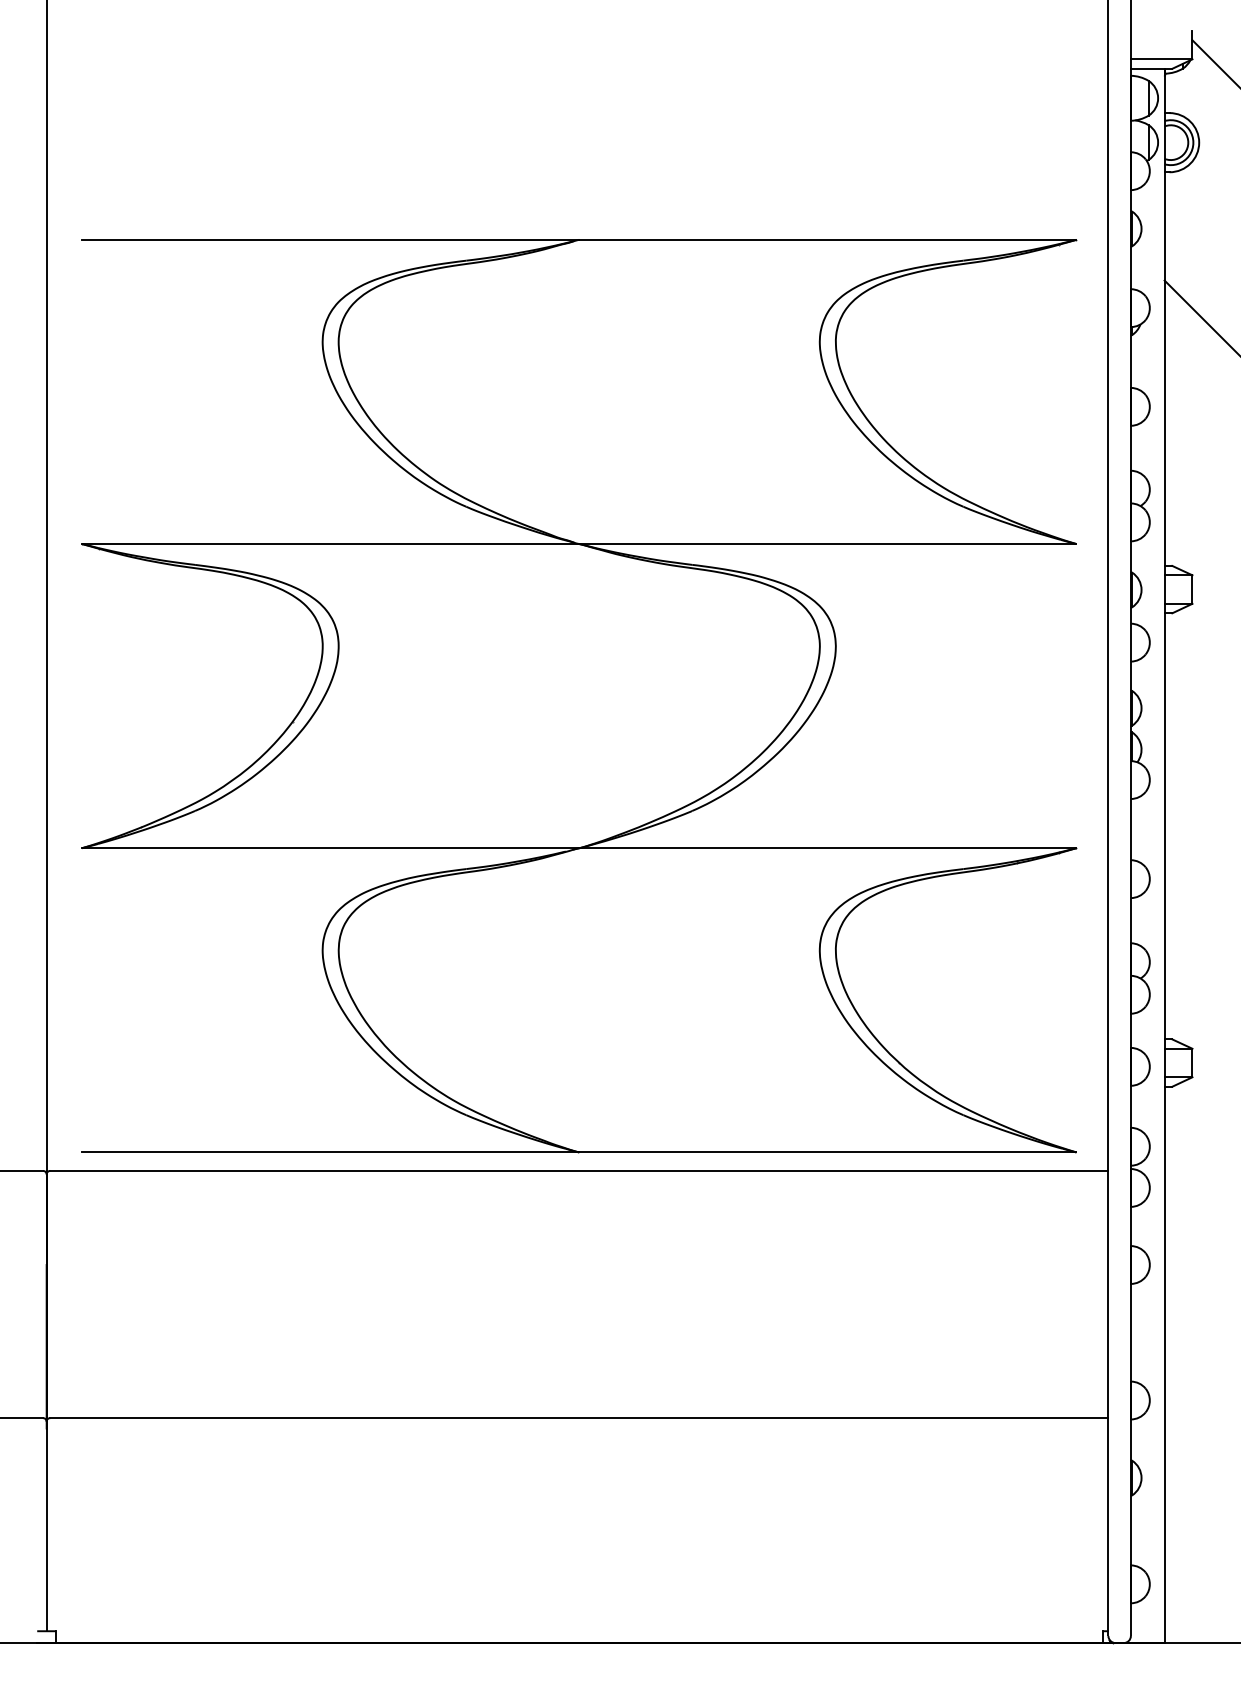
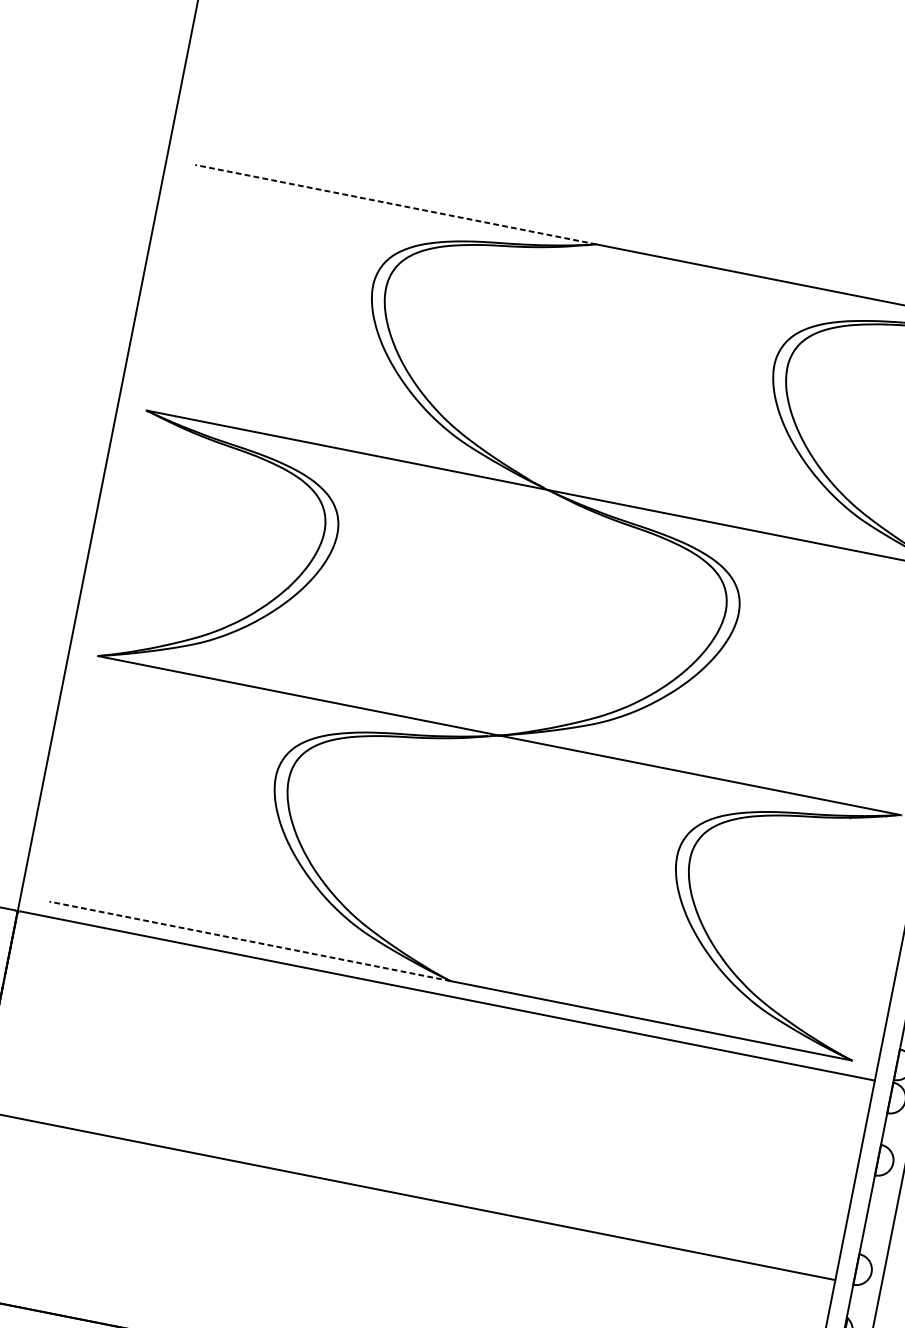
line: (330, 239) -> (395, 204), solid -> dashed
line: (330, 1152) -> (249, 941), solid -> dashed

